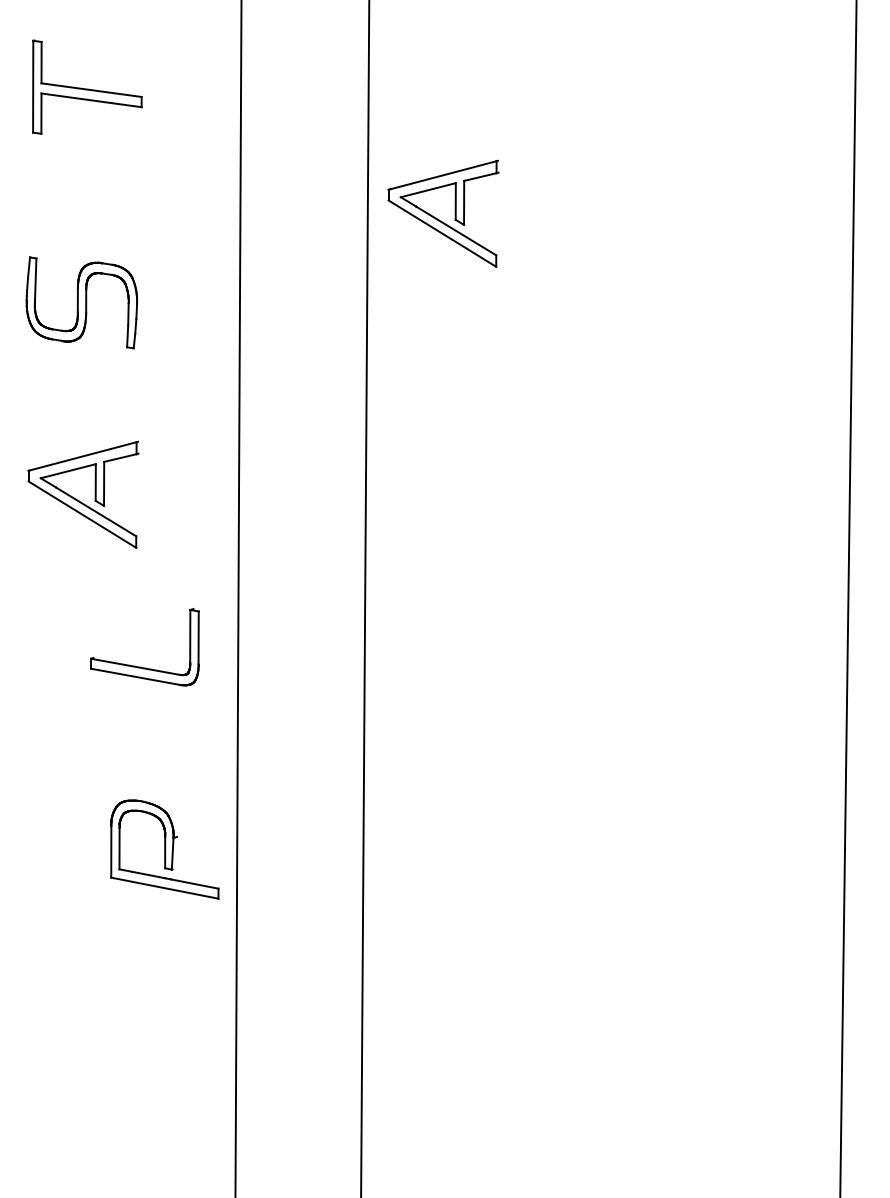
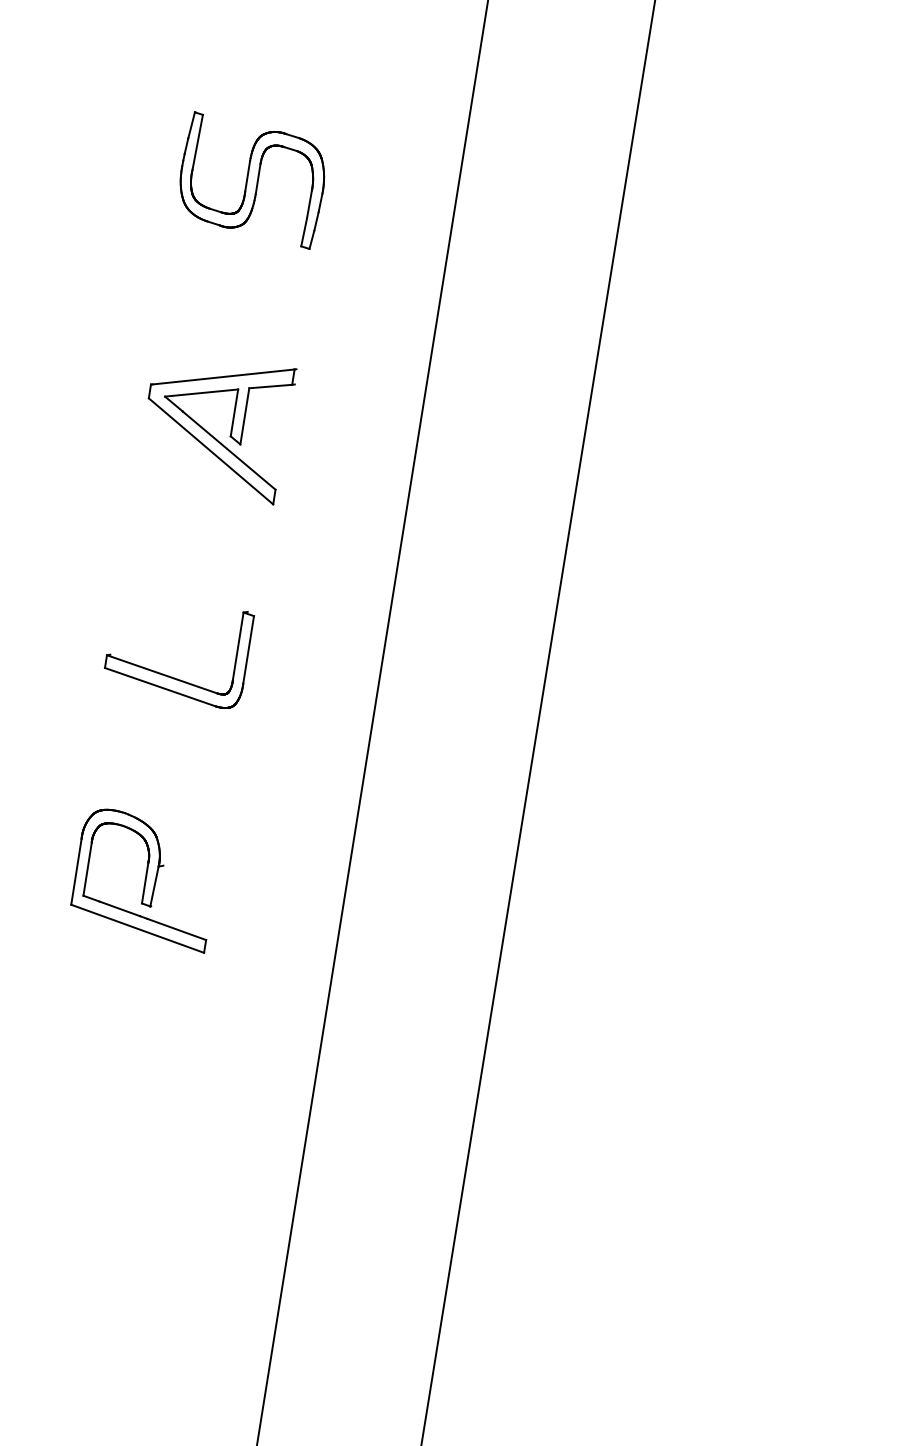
part: (439, 219) -> (725, 144), removed
part: (140, 666) -> (168, 674), moved
part: (164, 849) -> (144, 879), moved

